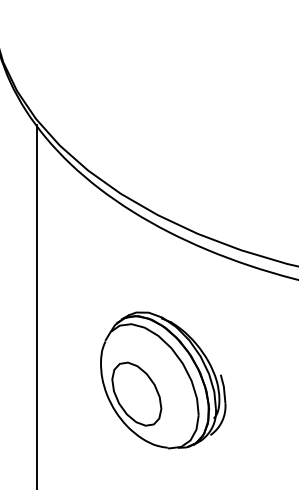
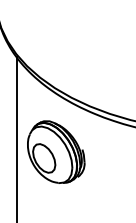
part: (163, 378) -> (56, 151), moved

